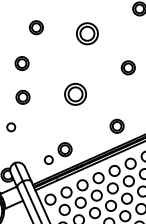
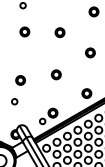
part: (86, 33) -> (59, 32), size x0.62
part: (21, 63) -> (17, 57), removed
part: (75, 94) -> (56, 74), size x0.62

